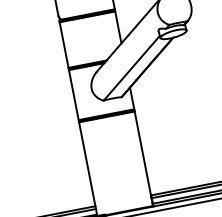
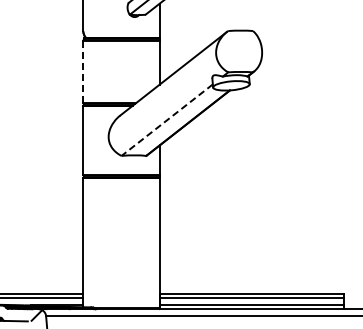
line: (64, 44) -> (83, 71), solid -> dashed
line: (131, 68) -> (166, 120), solid -> dashed

